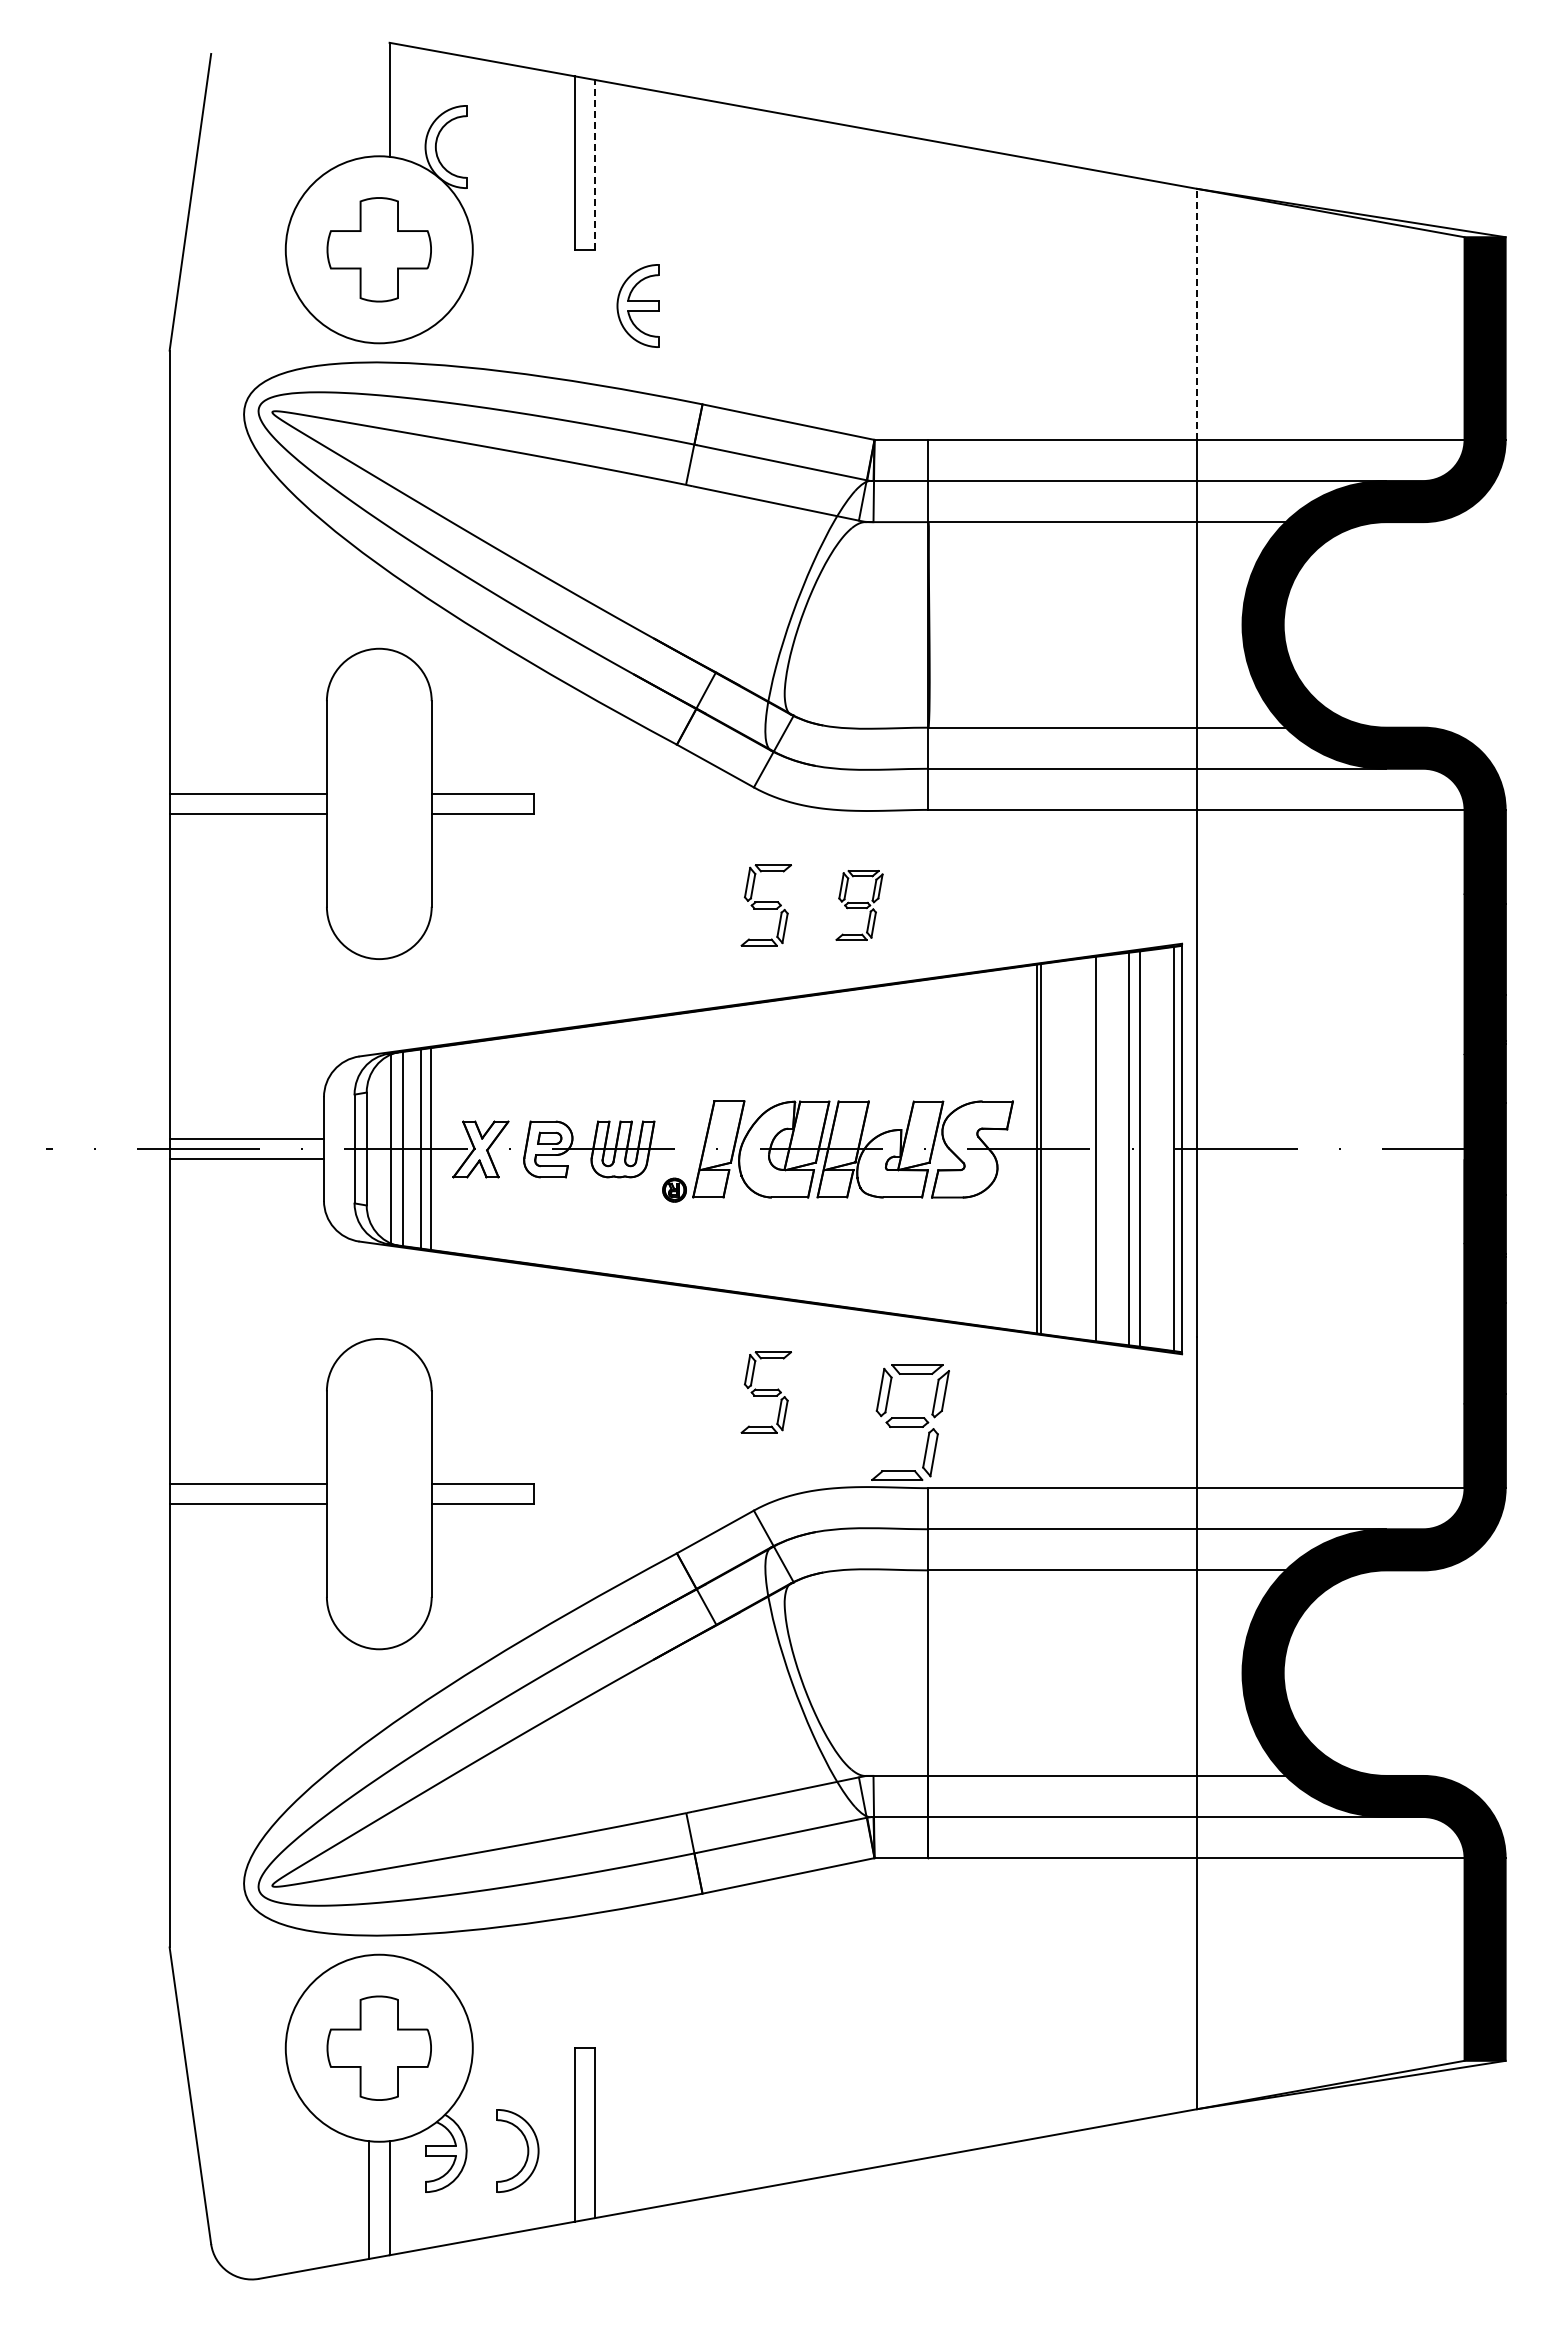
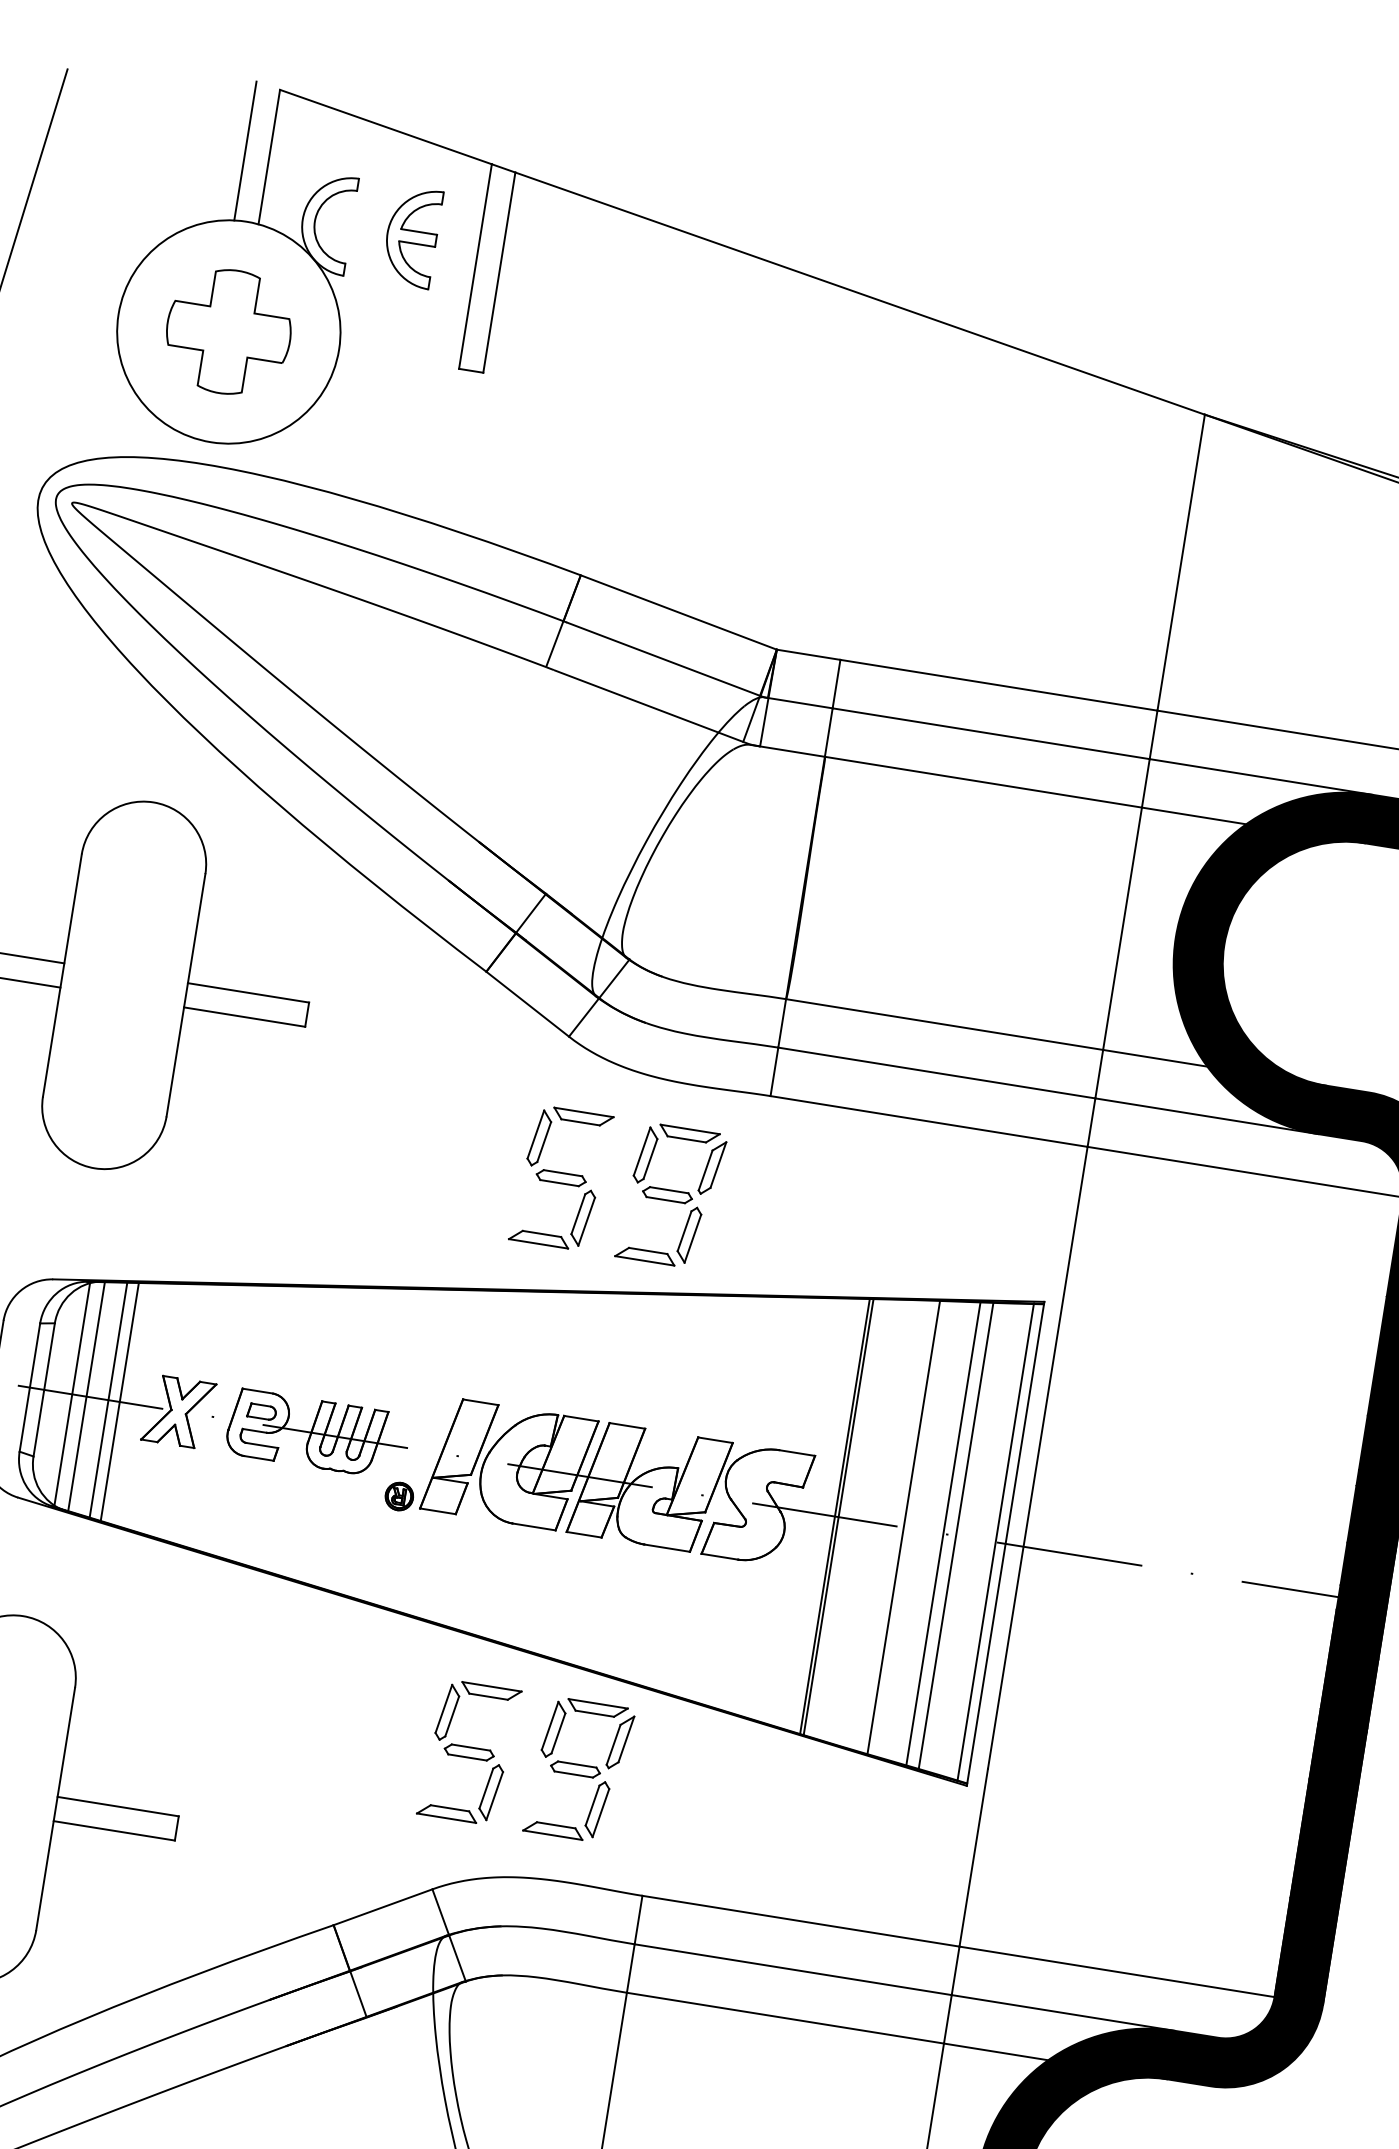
line: (369, 97) -> (246, 150), added
line: (595, 164) -> (499, 272), dashed -> solid
part: (637, 305) -> (411, 236), moved
line: (1197, 314) -> (1181, 562), dashed -> solid
part: (766, 905) -> (561, 1178), size x1.43
part: (859, 905) -> (671, 1195), size x1.67
part: (766, 1392) -> (469, 1752), size x1.43
part: (910, 1422) -> (579, 1770), moved

